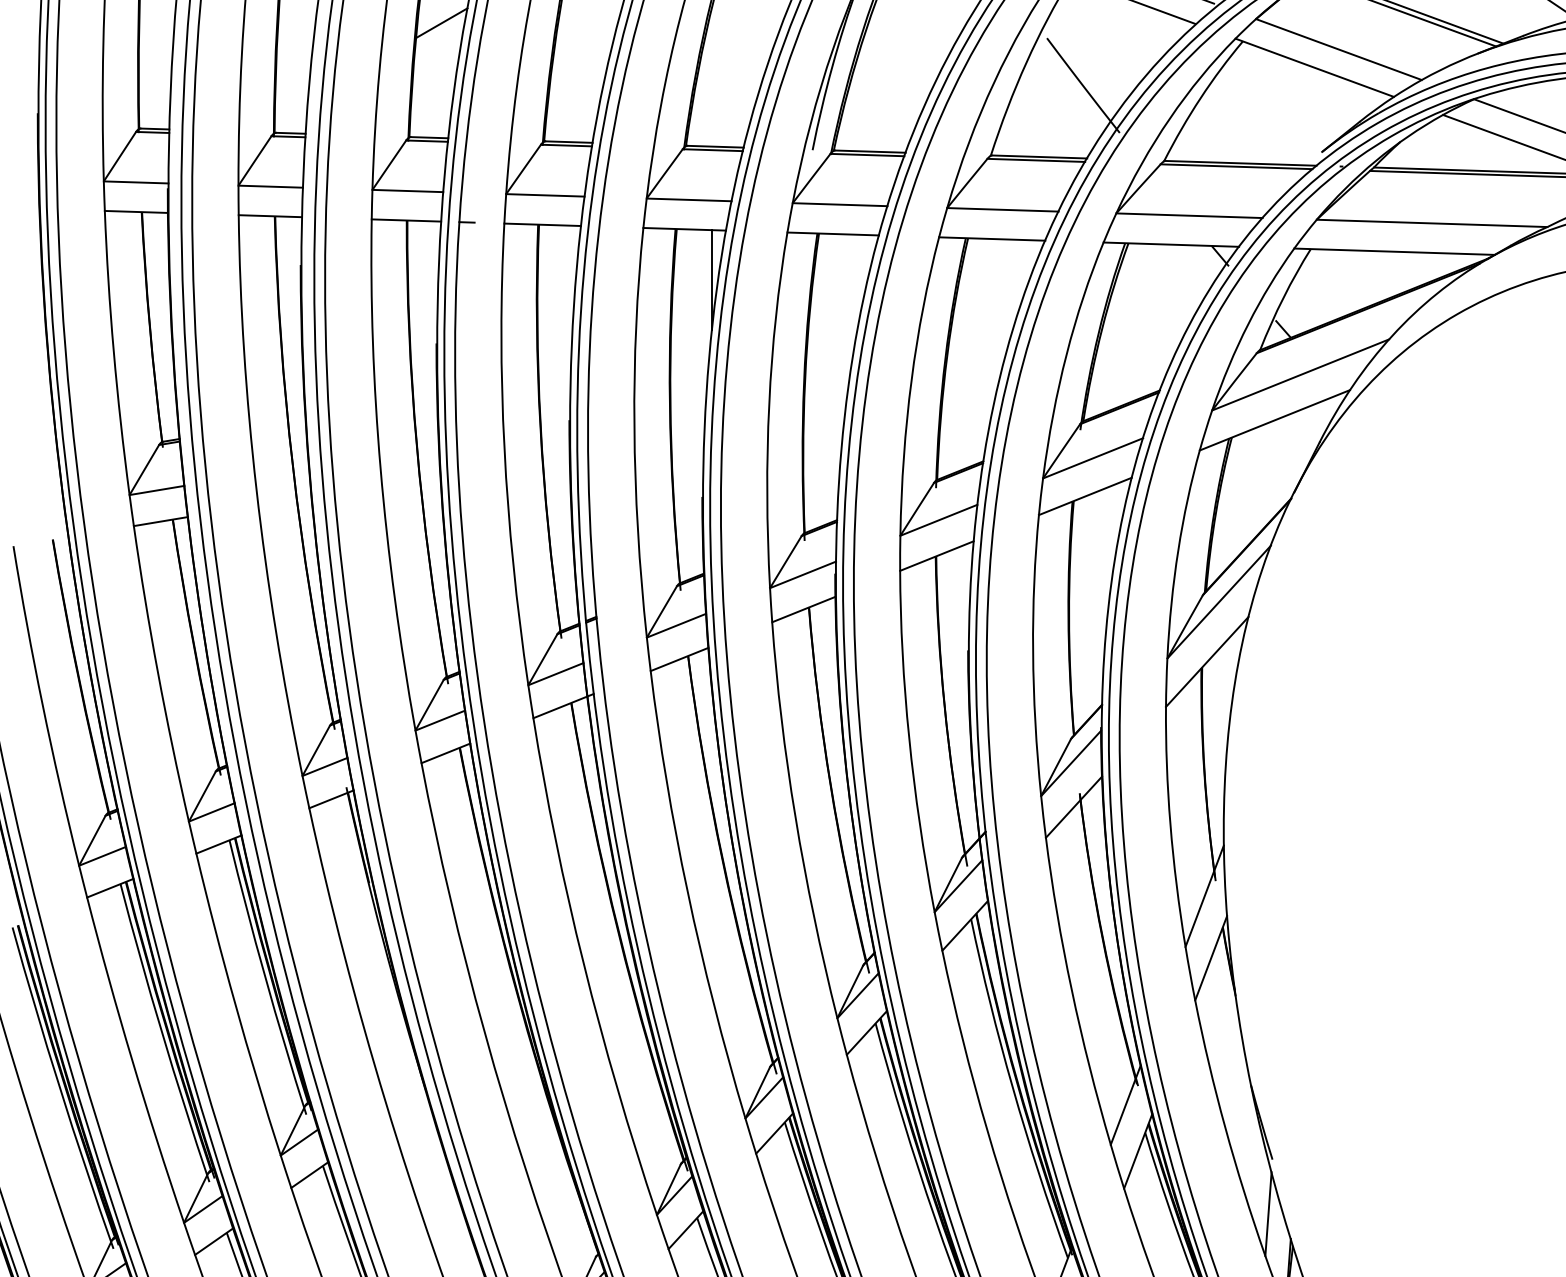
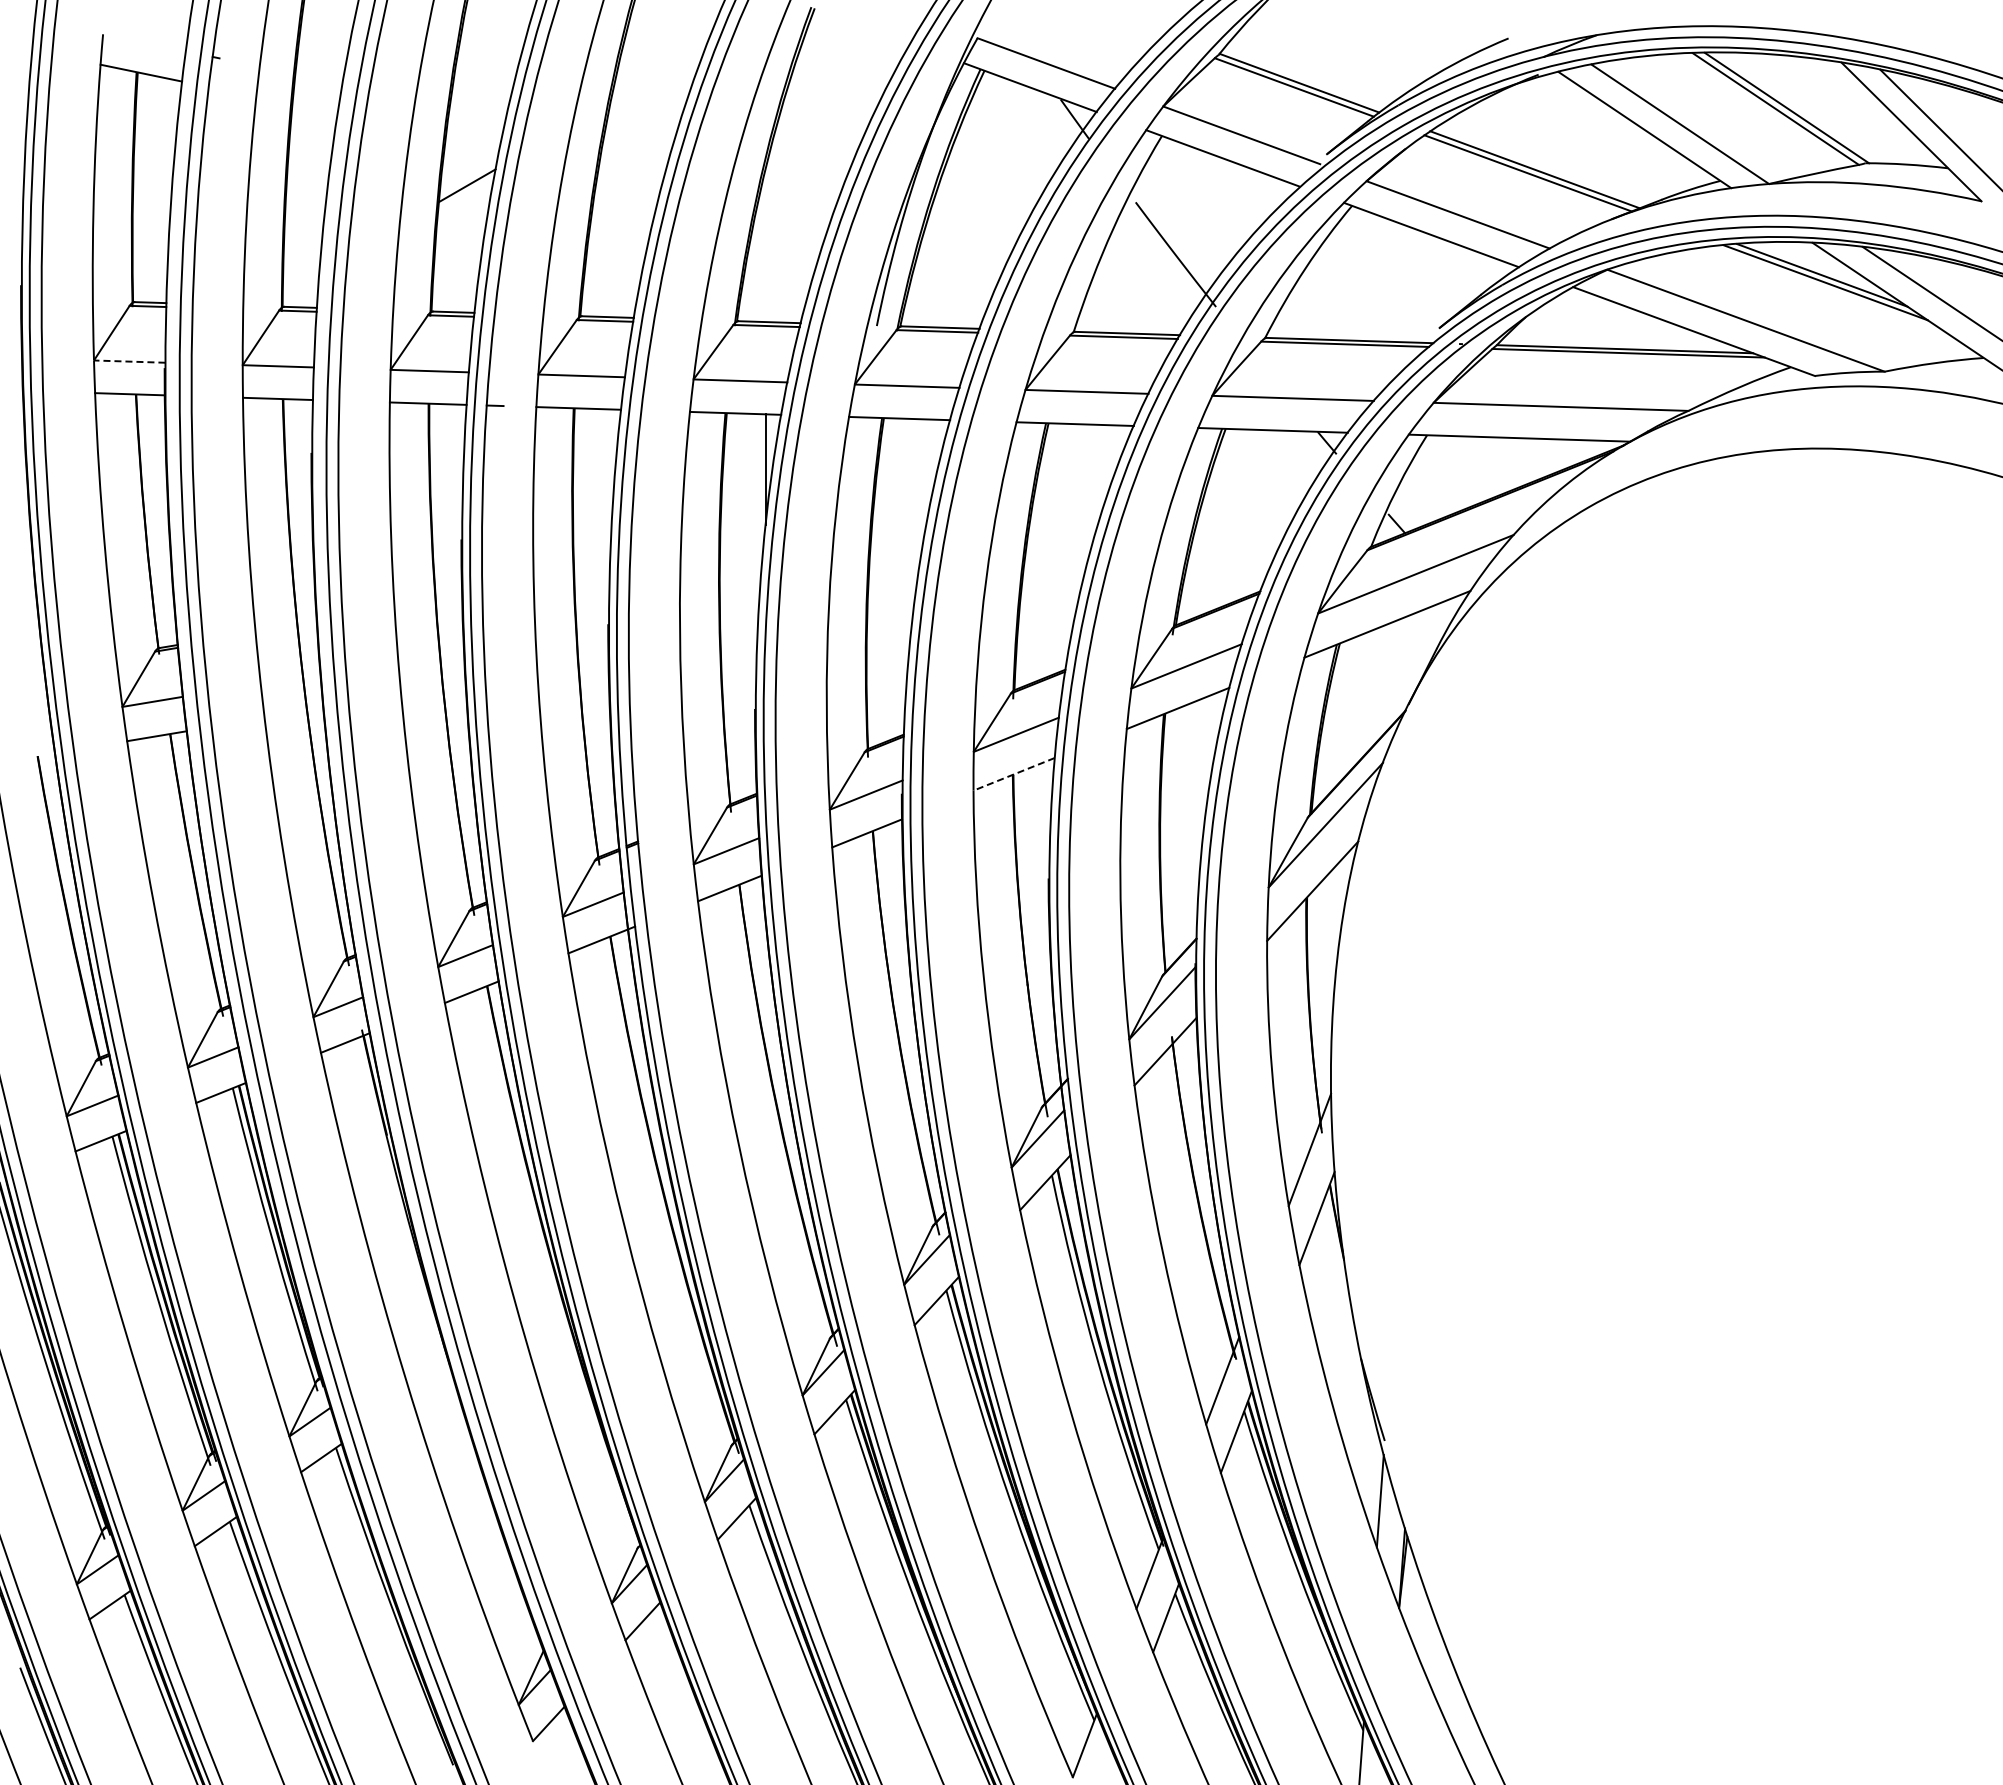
line: (135, 182) -> (129, 361), solid -> dashed
line: (937, 556) -> (1014, 774), solid -> dashed

